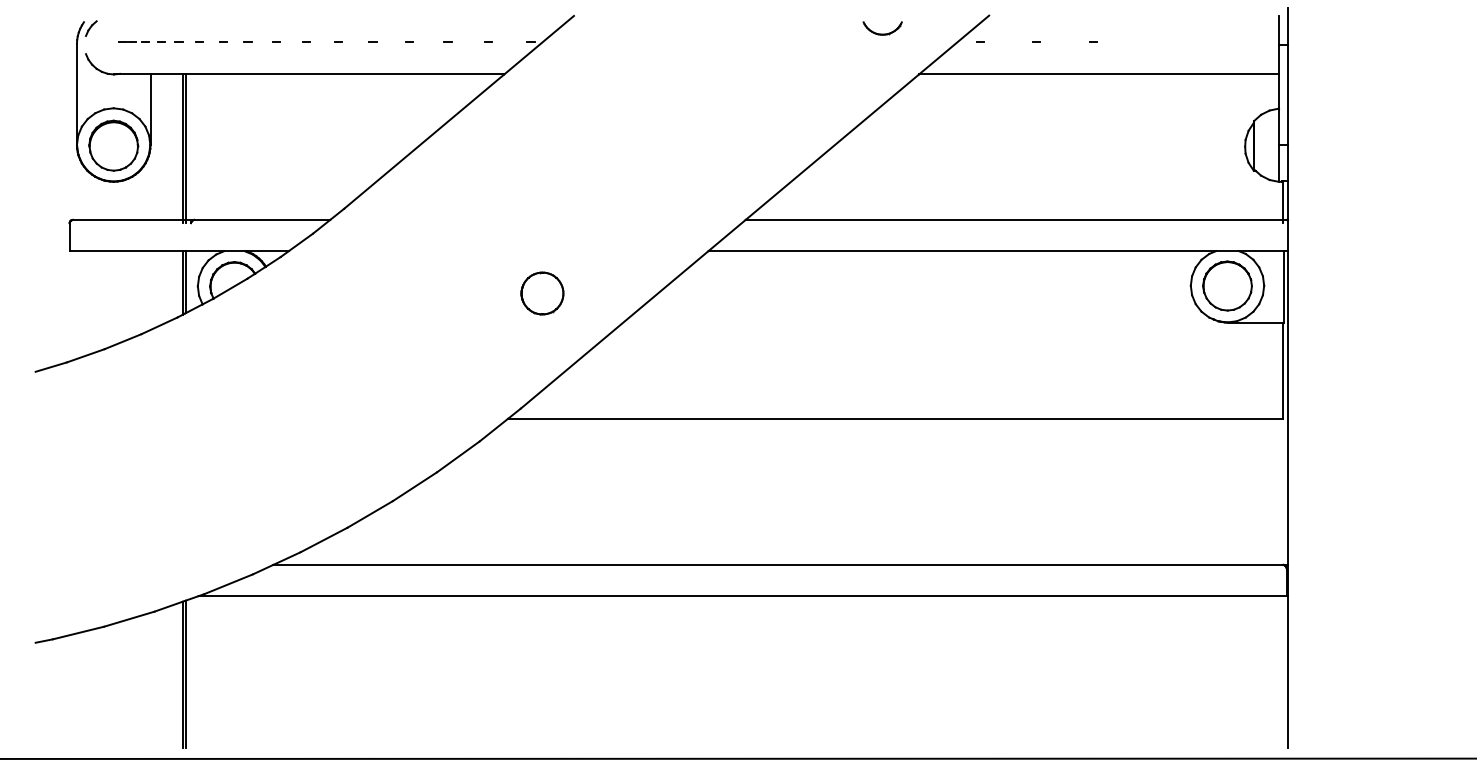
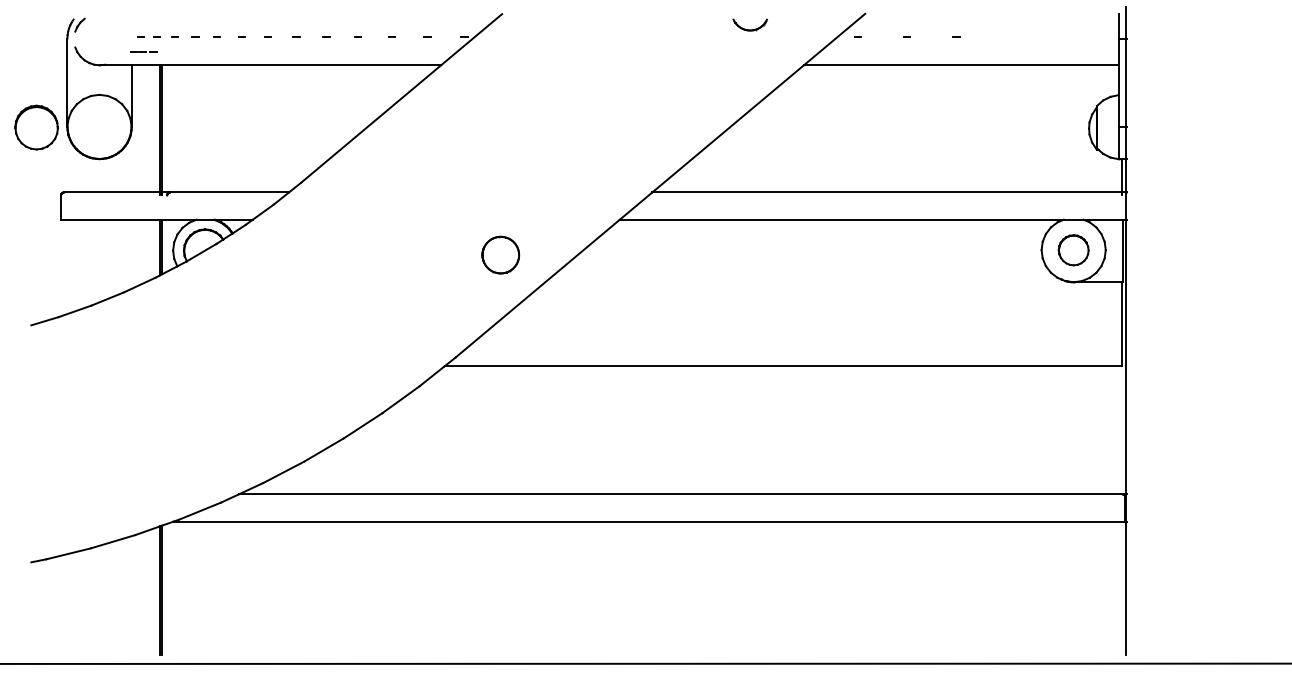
part: (882, 28) -> (750, 25), moved
line: (133, 41) -> (143, 51), moved
part: (113, 145) -> (36, 127), moved
part: (1227, 285) -> (1073, 249), size x0.7
part: (542, 293) -> (500, 255), moved

